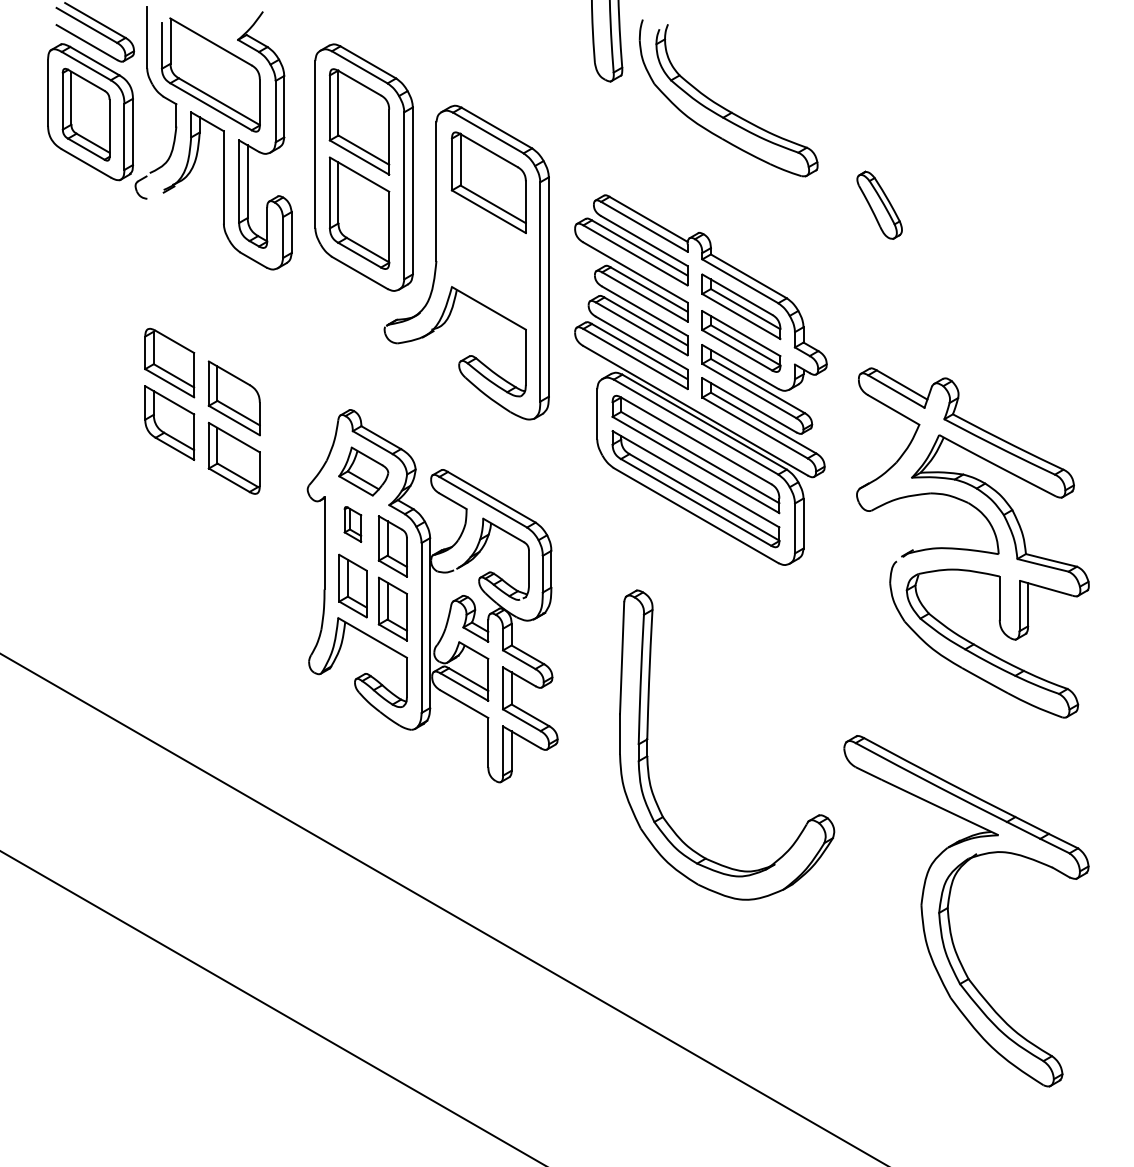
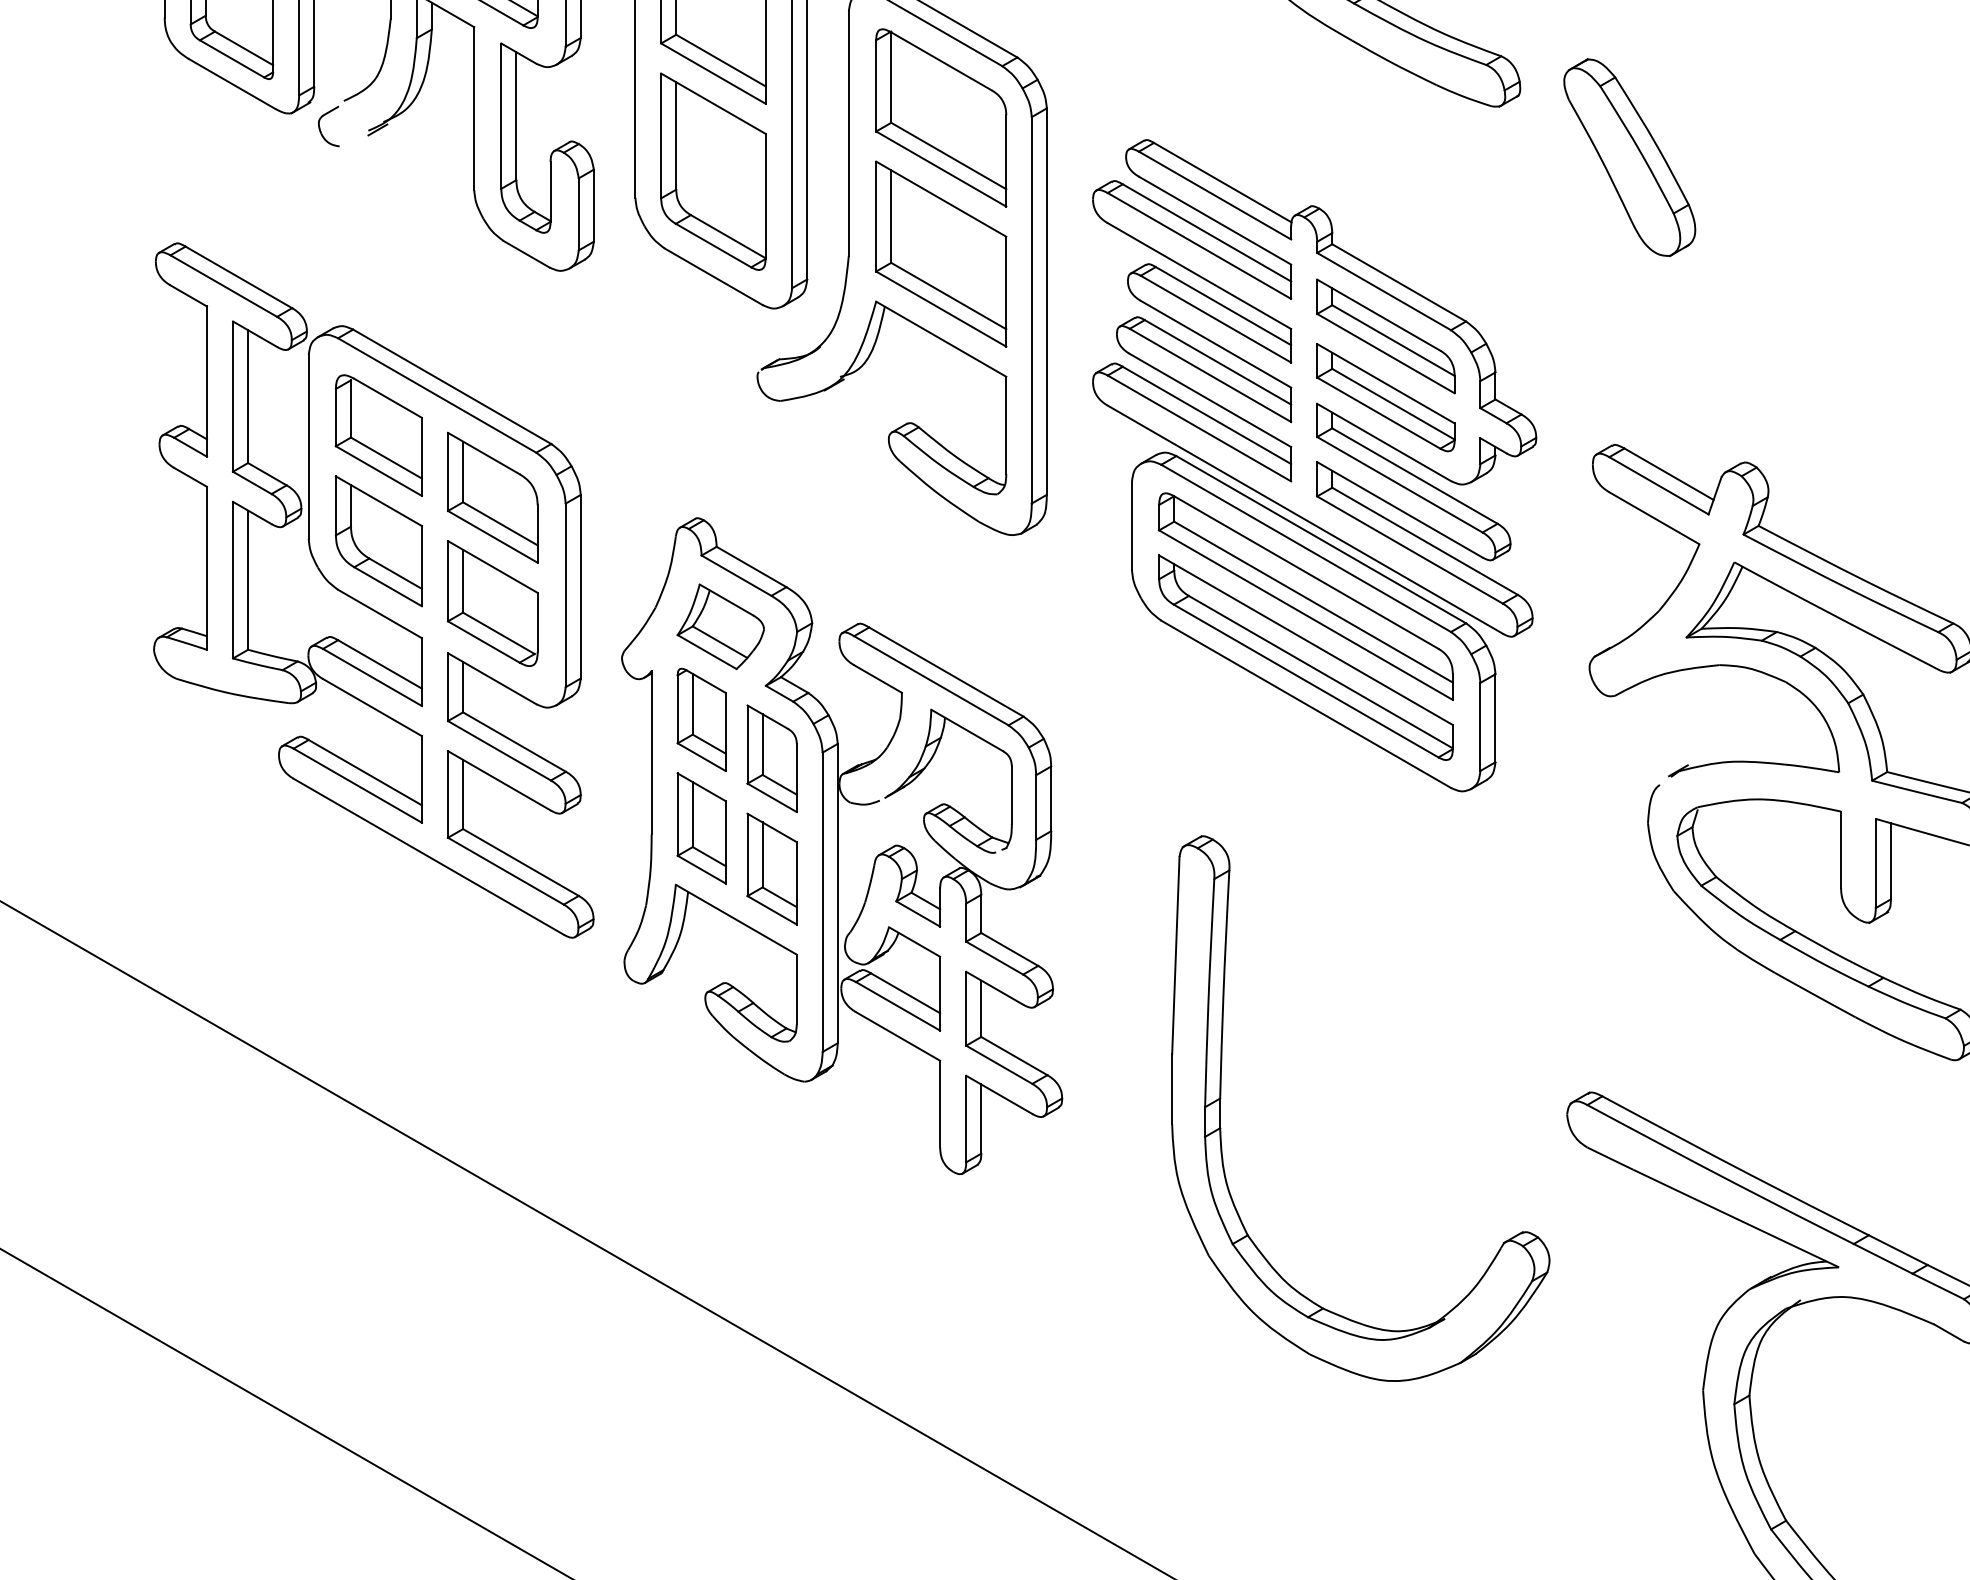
part: (879, 205) -> (1629, 158), size x1.67
part: (488, 259) -> (940, 253), added
part: (166, 450) -> (373, 589), added
part: (352, 524) -> (700, 719), size x1.67

